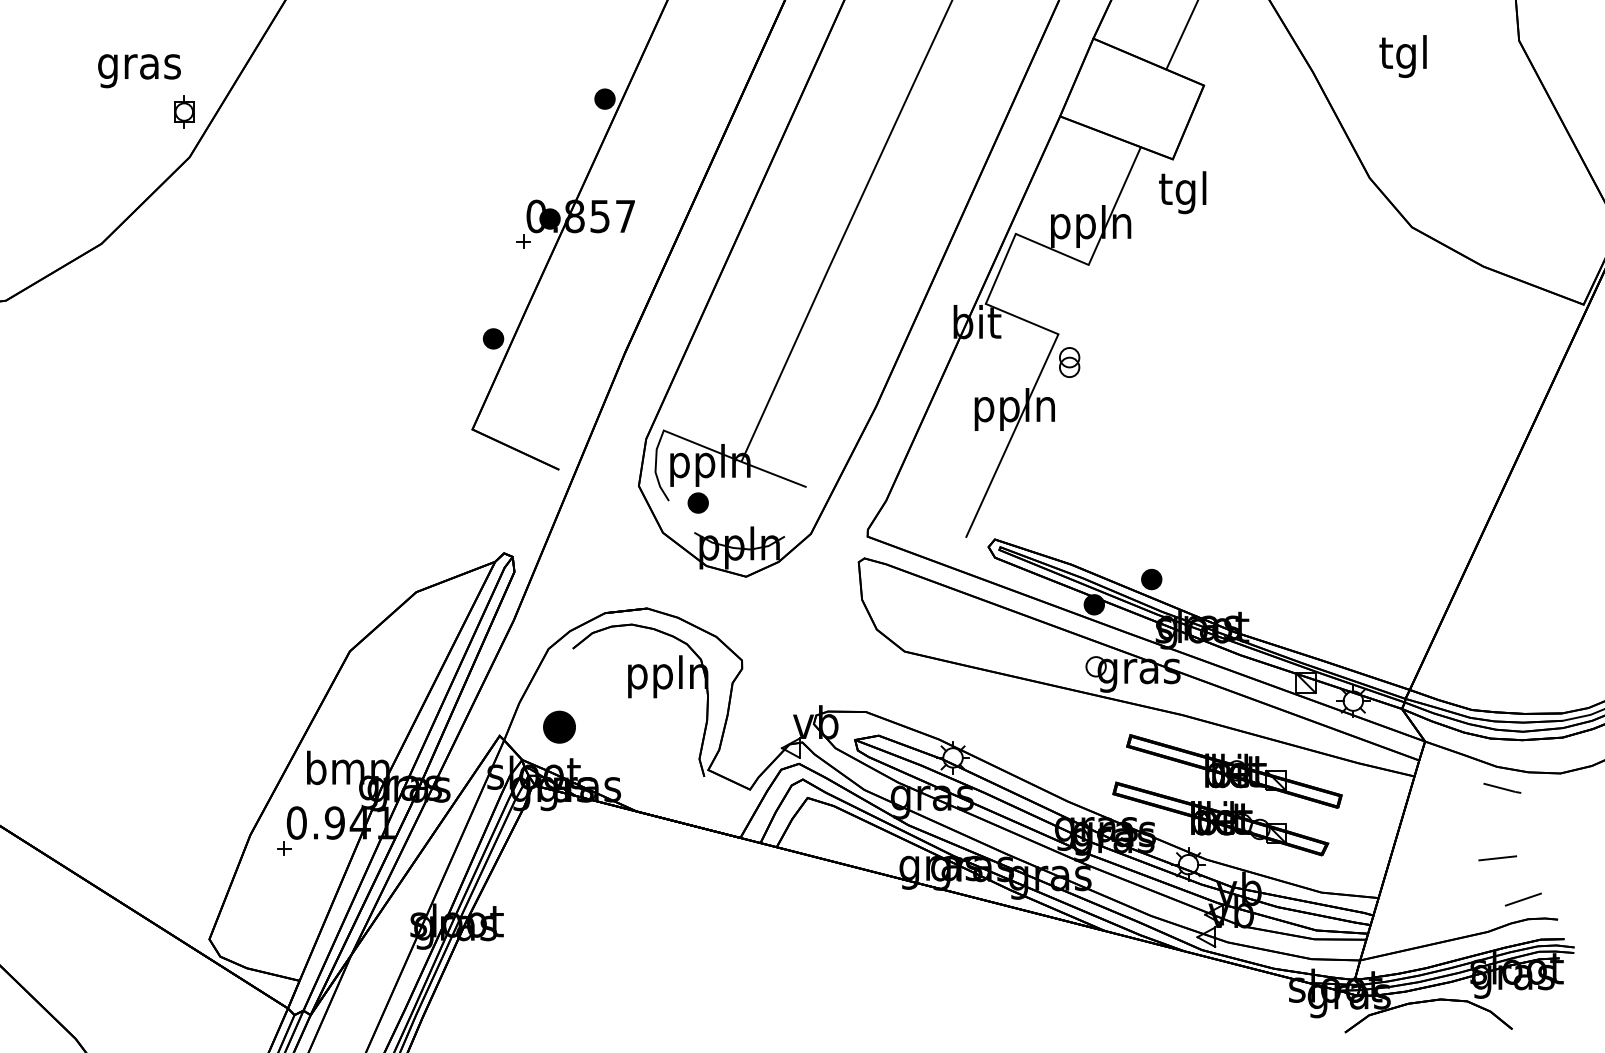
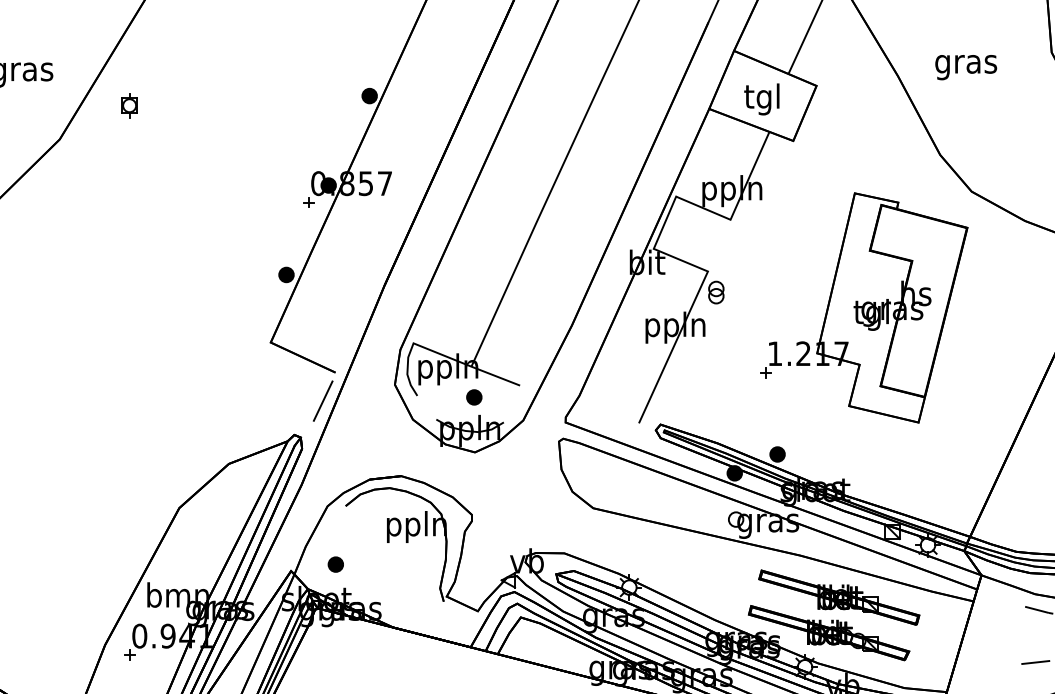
text: (1404, 56) -> (966, 64), tgl -> gras
part: (184, 111) -> (129, 105), moved
text: (1182, 192) -> (761, 99), moved
part: (1267, 382) -> (863, 307), added
part: (697, 502) -> (473, 397), moved
line: (542, 507) -> (323, 400), added
part: (559, 726) -> (335, 564), size x0.62

